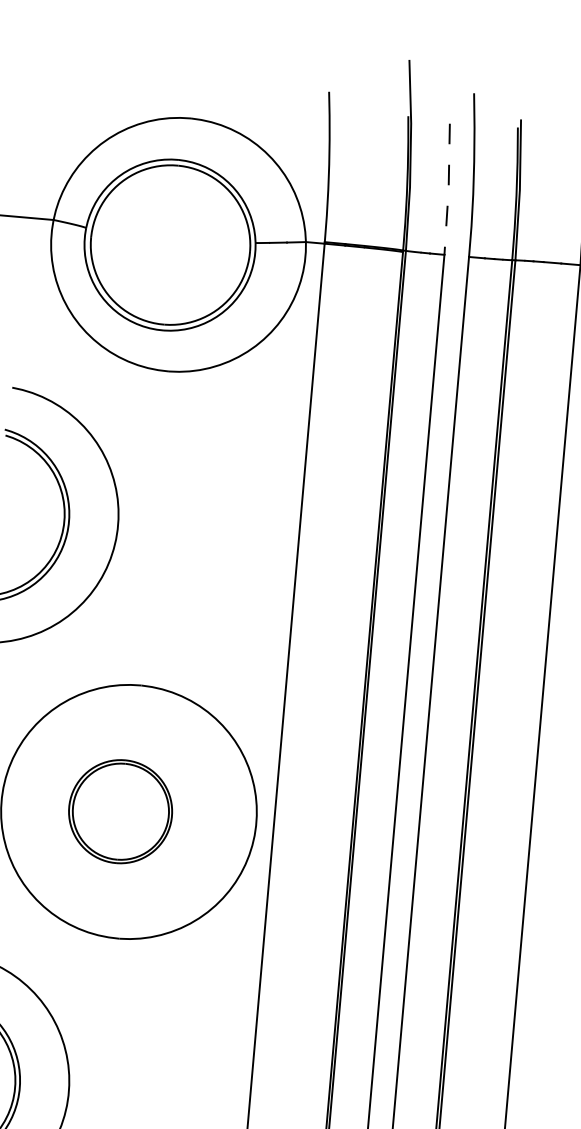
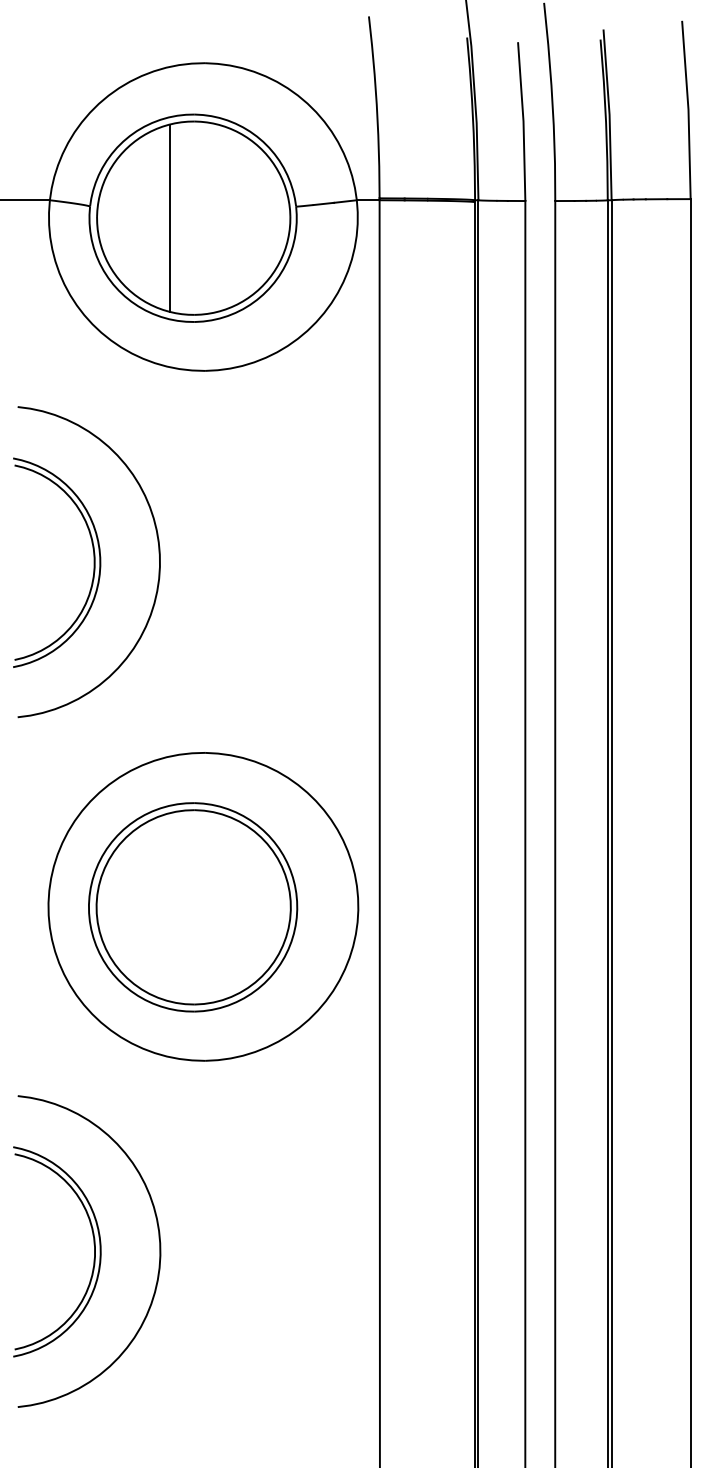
line: (448, 189) -> (523, 121), dashed -> solid
line: (150, 242) -> (169, 217), added
part: (120, 811) -> (193, 907), size x1.67

